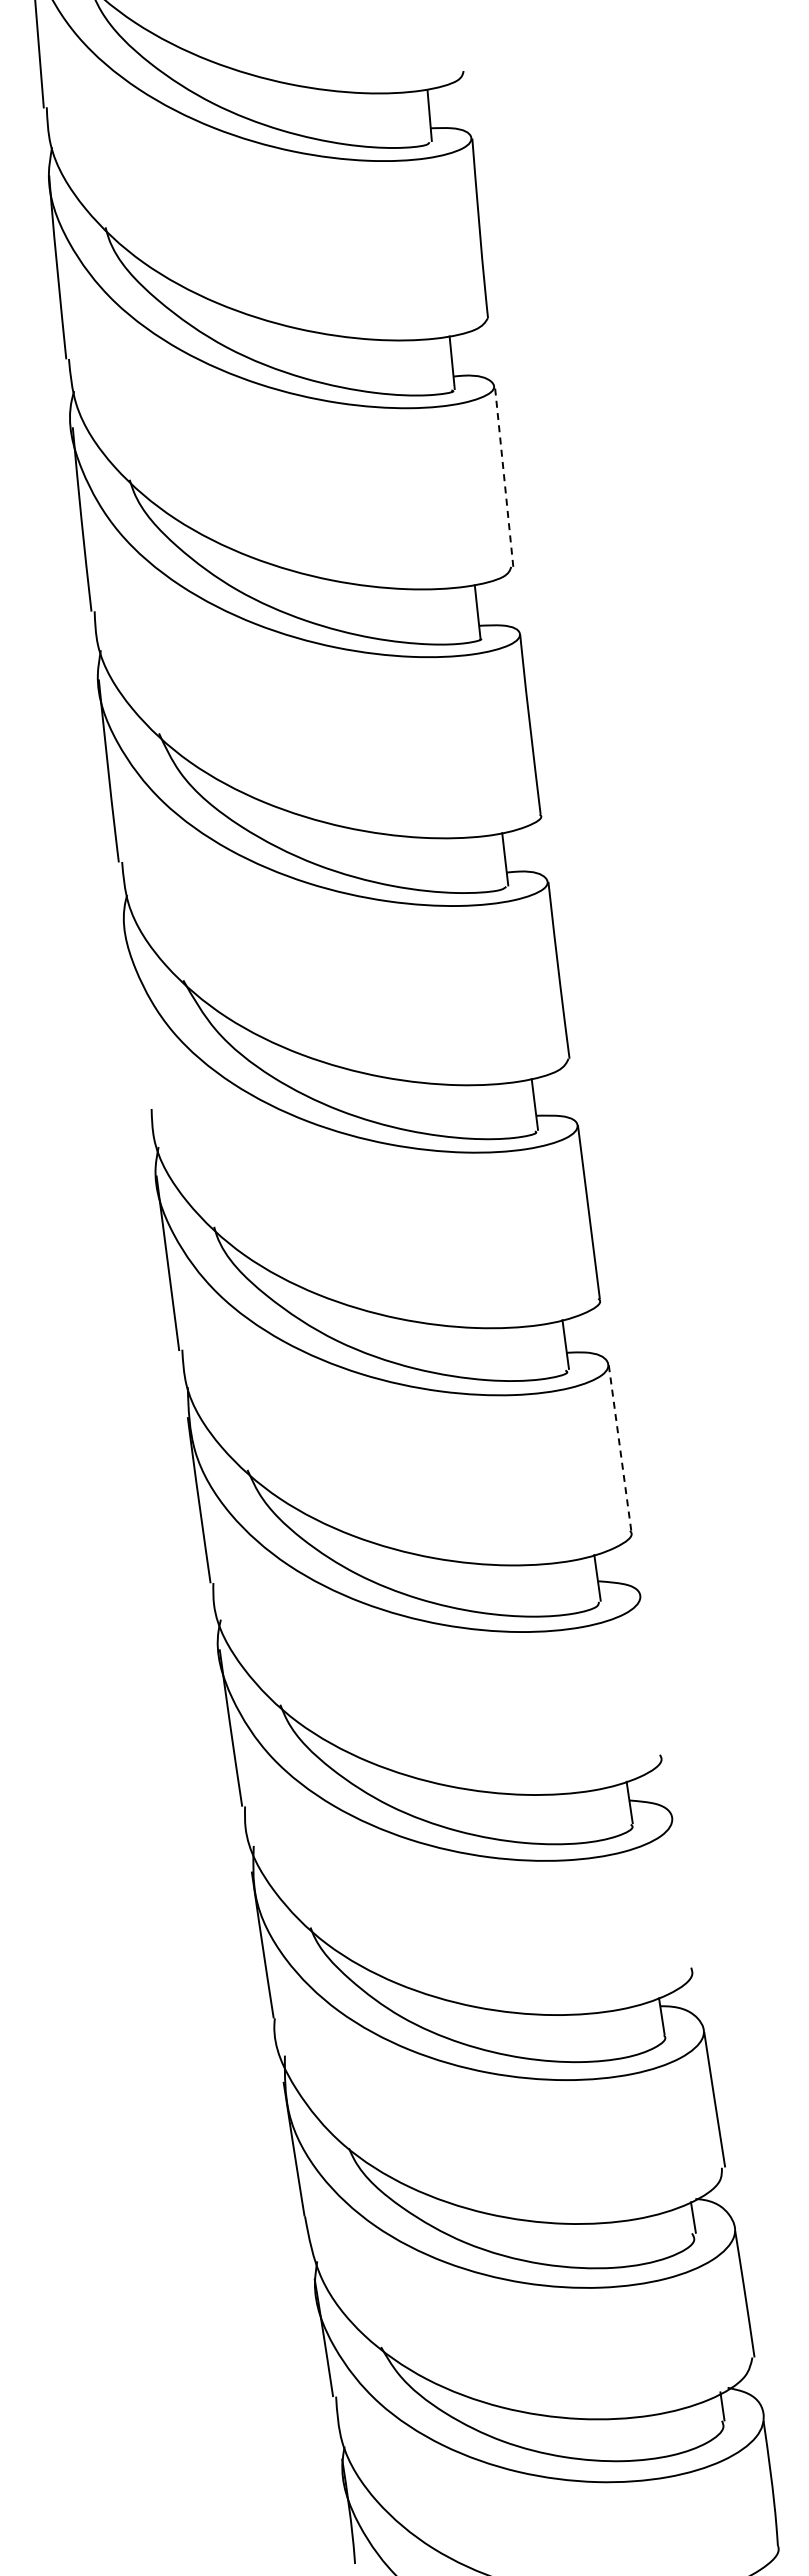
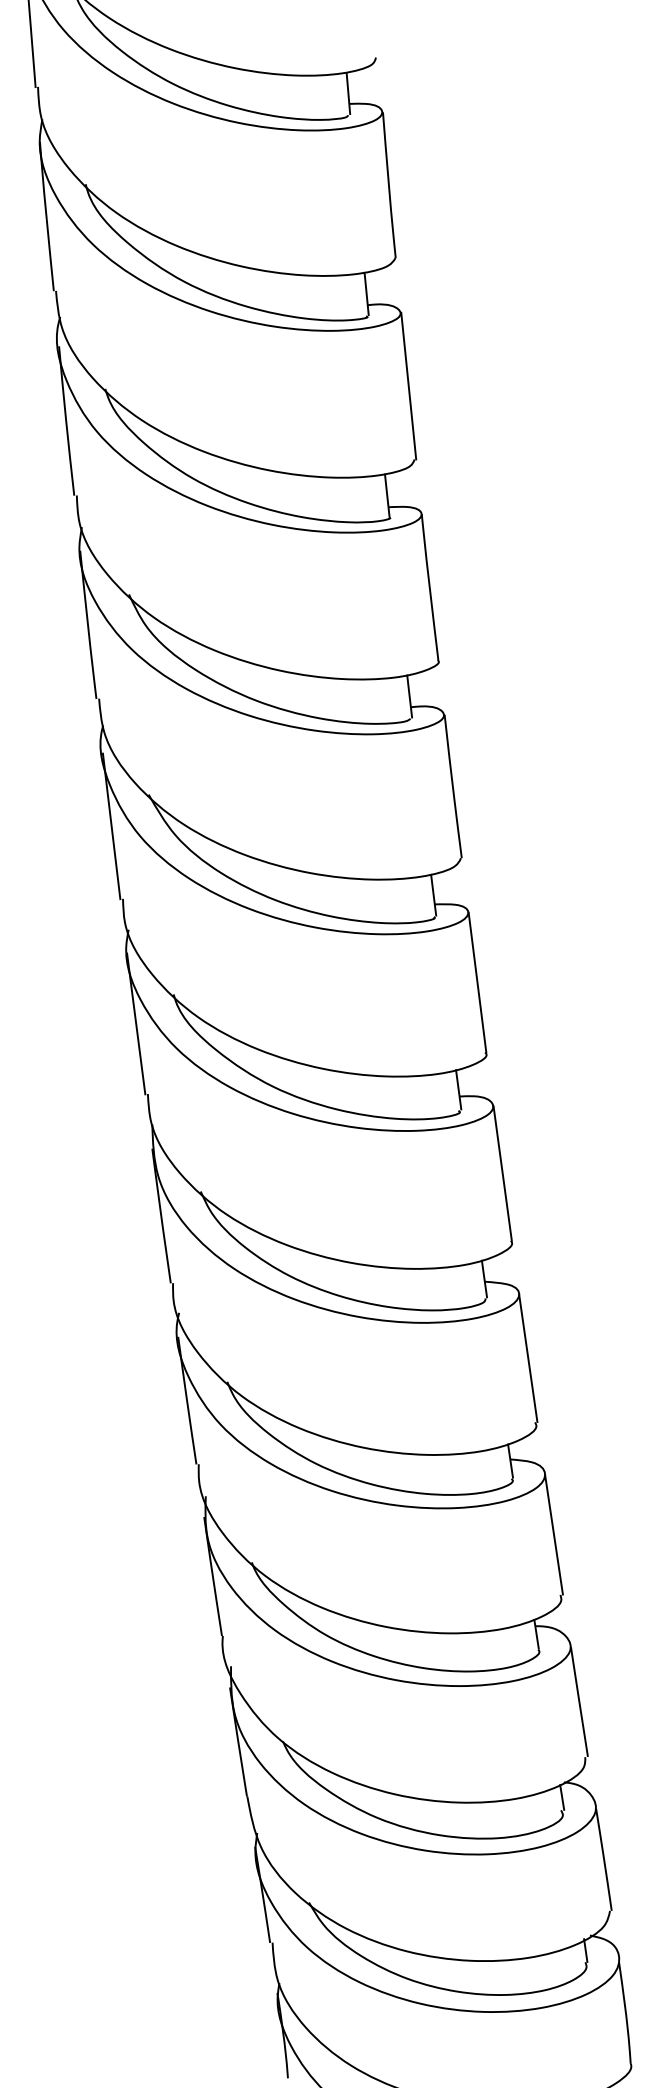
line: (504, 476) -> (409, 386), dashed -> solid
line: (137, 1019) -> (111, 826), added
line: (620, 1447) -> (503, 1173), dashed -> solid
line: (651, 1675) -> (528, 1358), added
line: (683, 1893) -> (554, 1534), added

